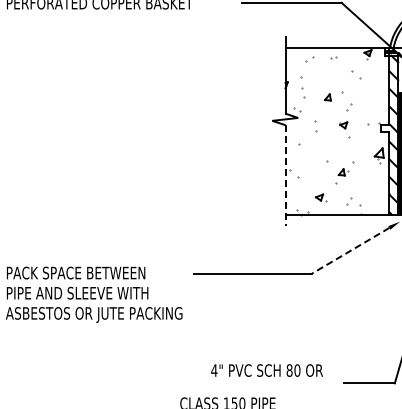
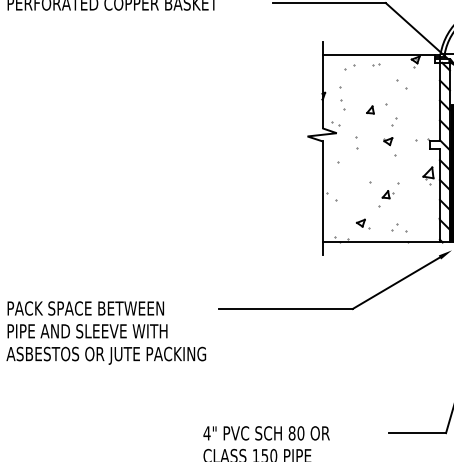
line: (285, 176) -> (322, 199), dashed -> solid
line: (350, 250) -> (395, 282), dashed -> solid
text: (266, 370) -> (265, 433), moved

